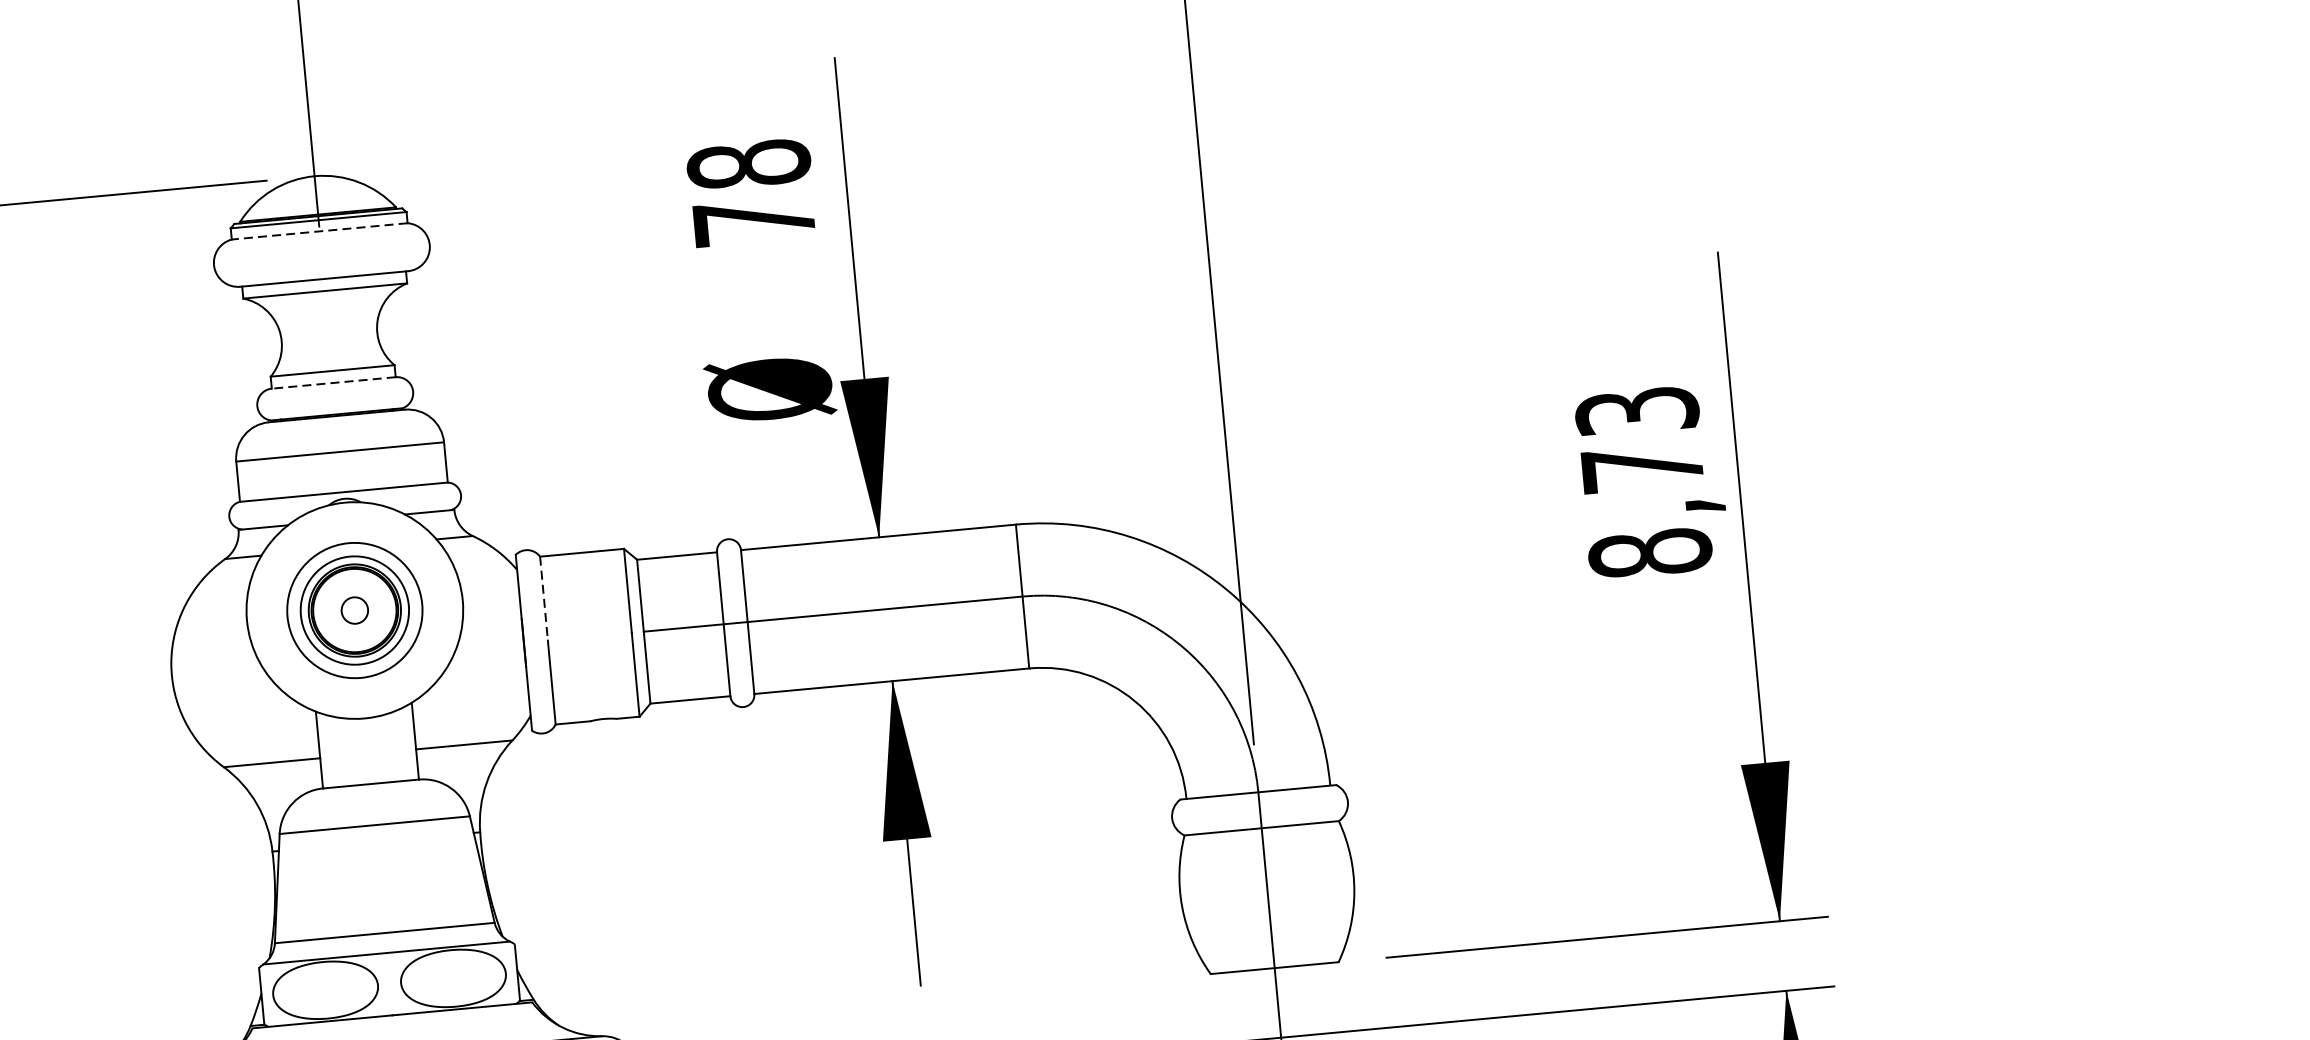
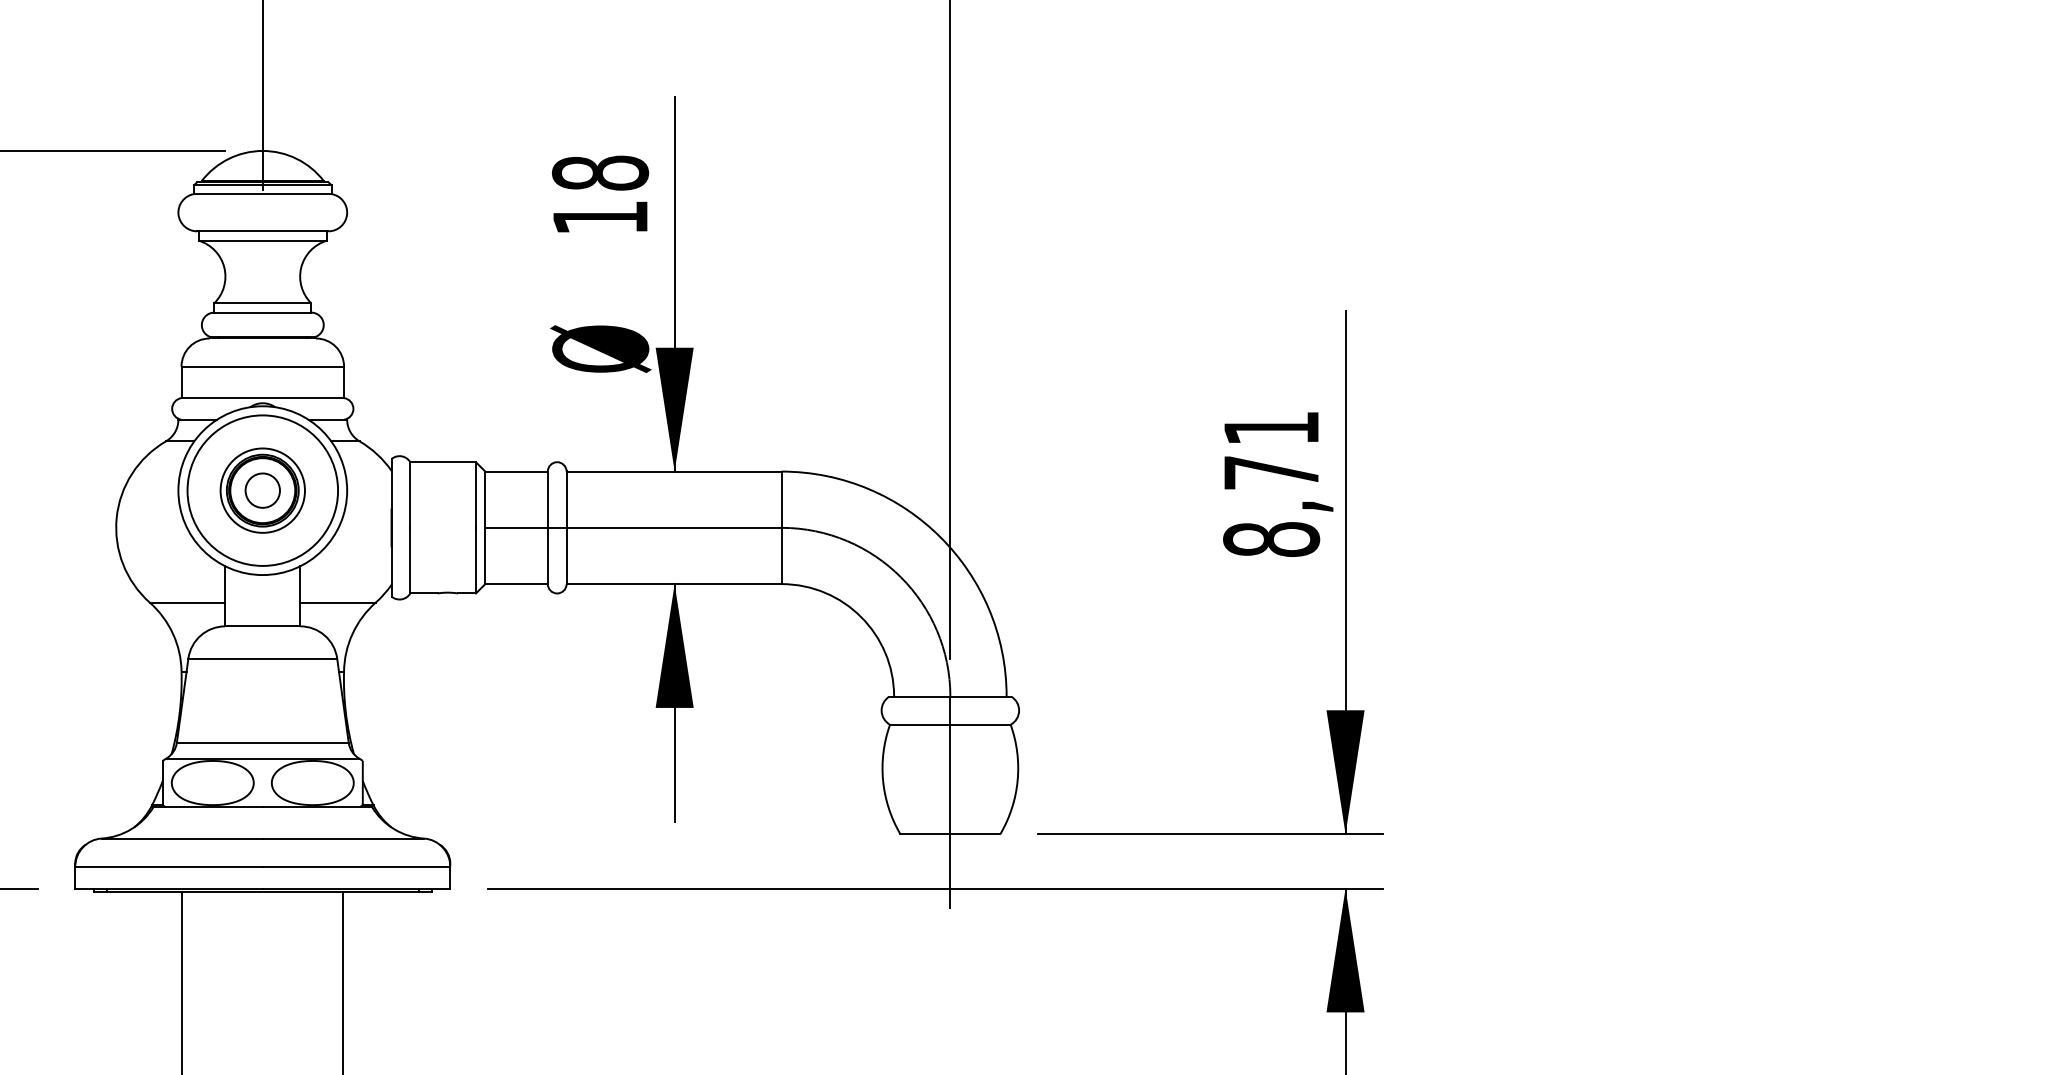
text: (754, 221) -> (600, 217), 78 -> 18
line: (319, 231) -> (262, 194), dashed -> solid
line: (333, 382) -> (262, 312), dashed -> solid
text: (1637, 411) -> (1271, 428), 8,73 -> 8,71
line: (544, 599) -> (410, 495), dashed -> solid
circle: (354, 610) -> (262, 490), size x1.43
circle: (354, 610) -> (262, 490), size x1.67

